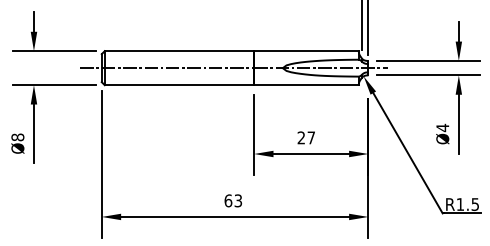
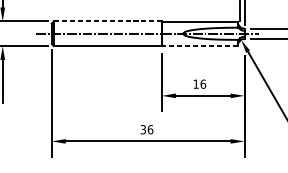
line: (179, 51) -> (107, 21), solid -> dashed
line: (306, 85) -> (199, 46), solid -> dashed
text: (306, 137) -> (199, 83), 27 -> 16
text: (233, 200) -> (147, 129), 63 -> 36

